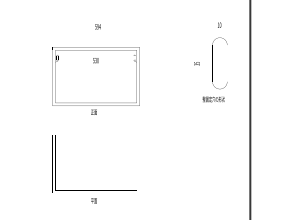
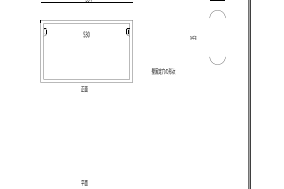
text: (213, 99) -> (163, 71), moved
part: (94, 190) -> (95, 171), moved

